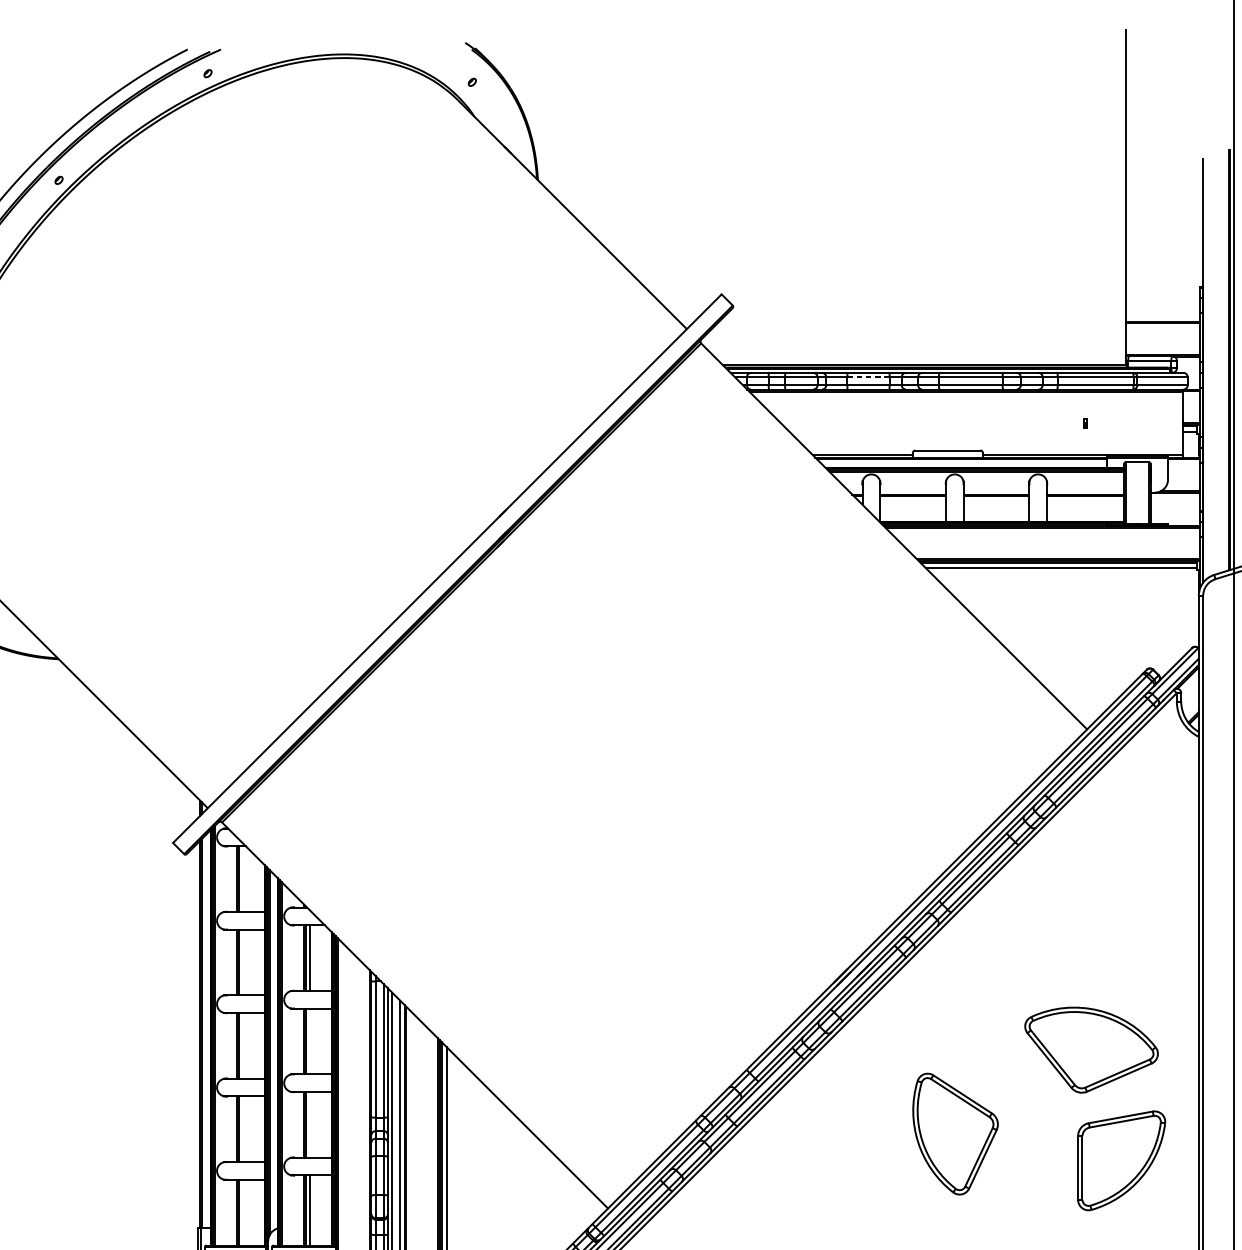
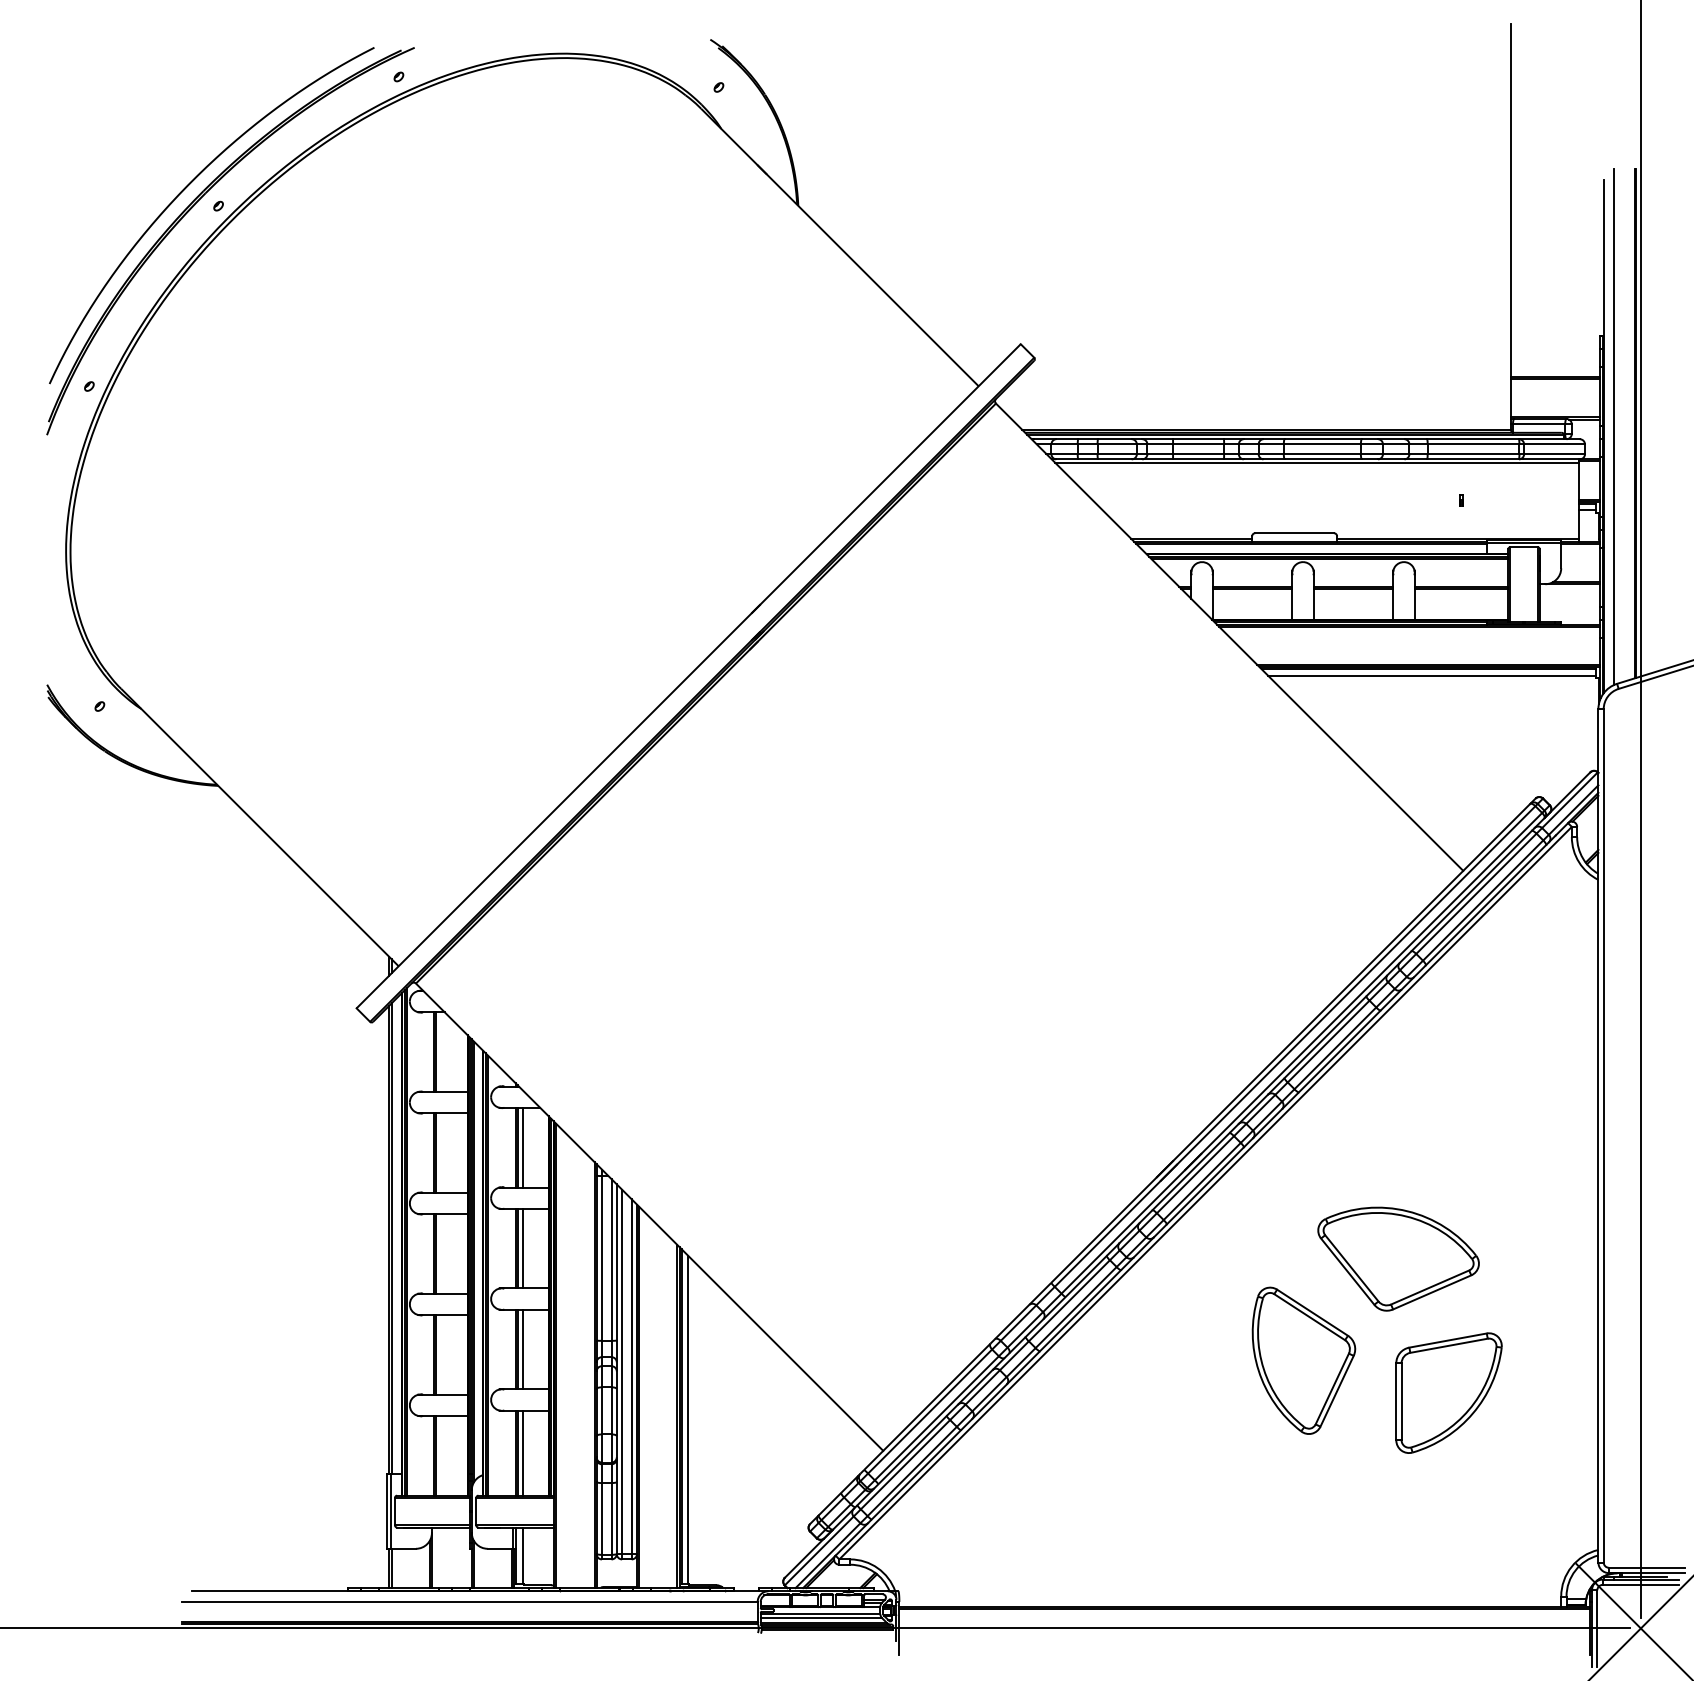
line: (1212, 362) -> (1614, 426), added
line: (868, 377) -> (1198, 444), dashed -> solid
line: (310, 1041) -> (522, 1248), added
part: (1091, 1049) -> (1398, 1258), moved
line: (310, 1124) -> (522, 1349), added
part: (1121, 1160) -> (1448, 1392), moved

